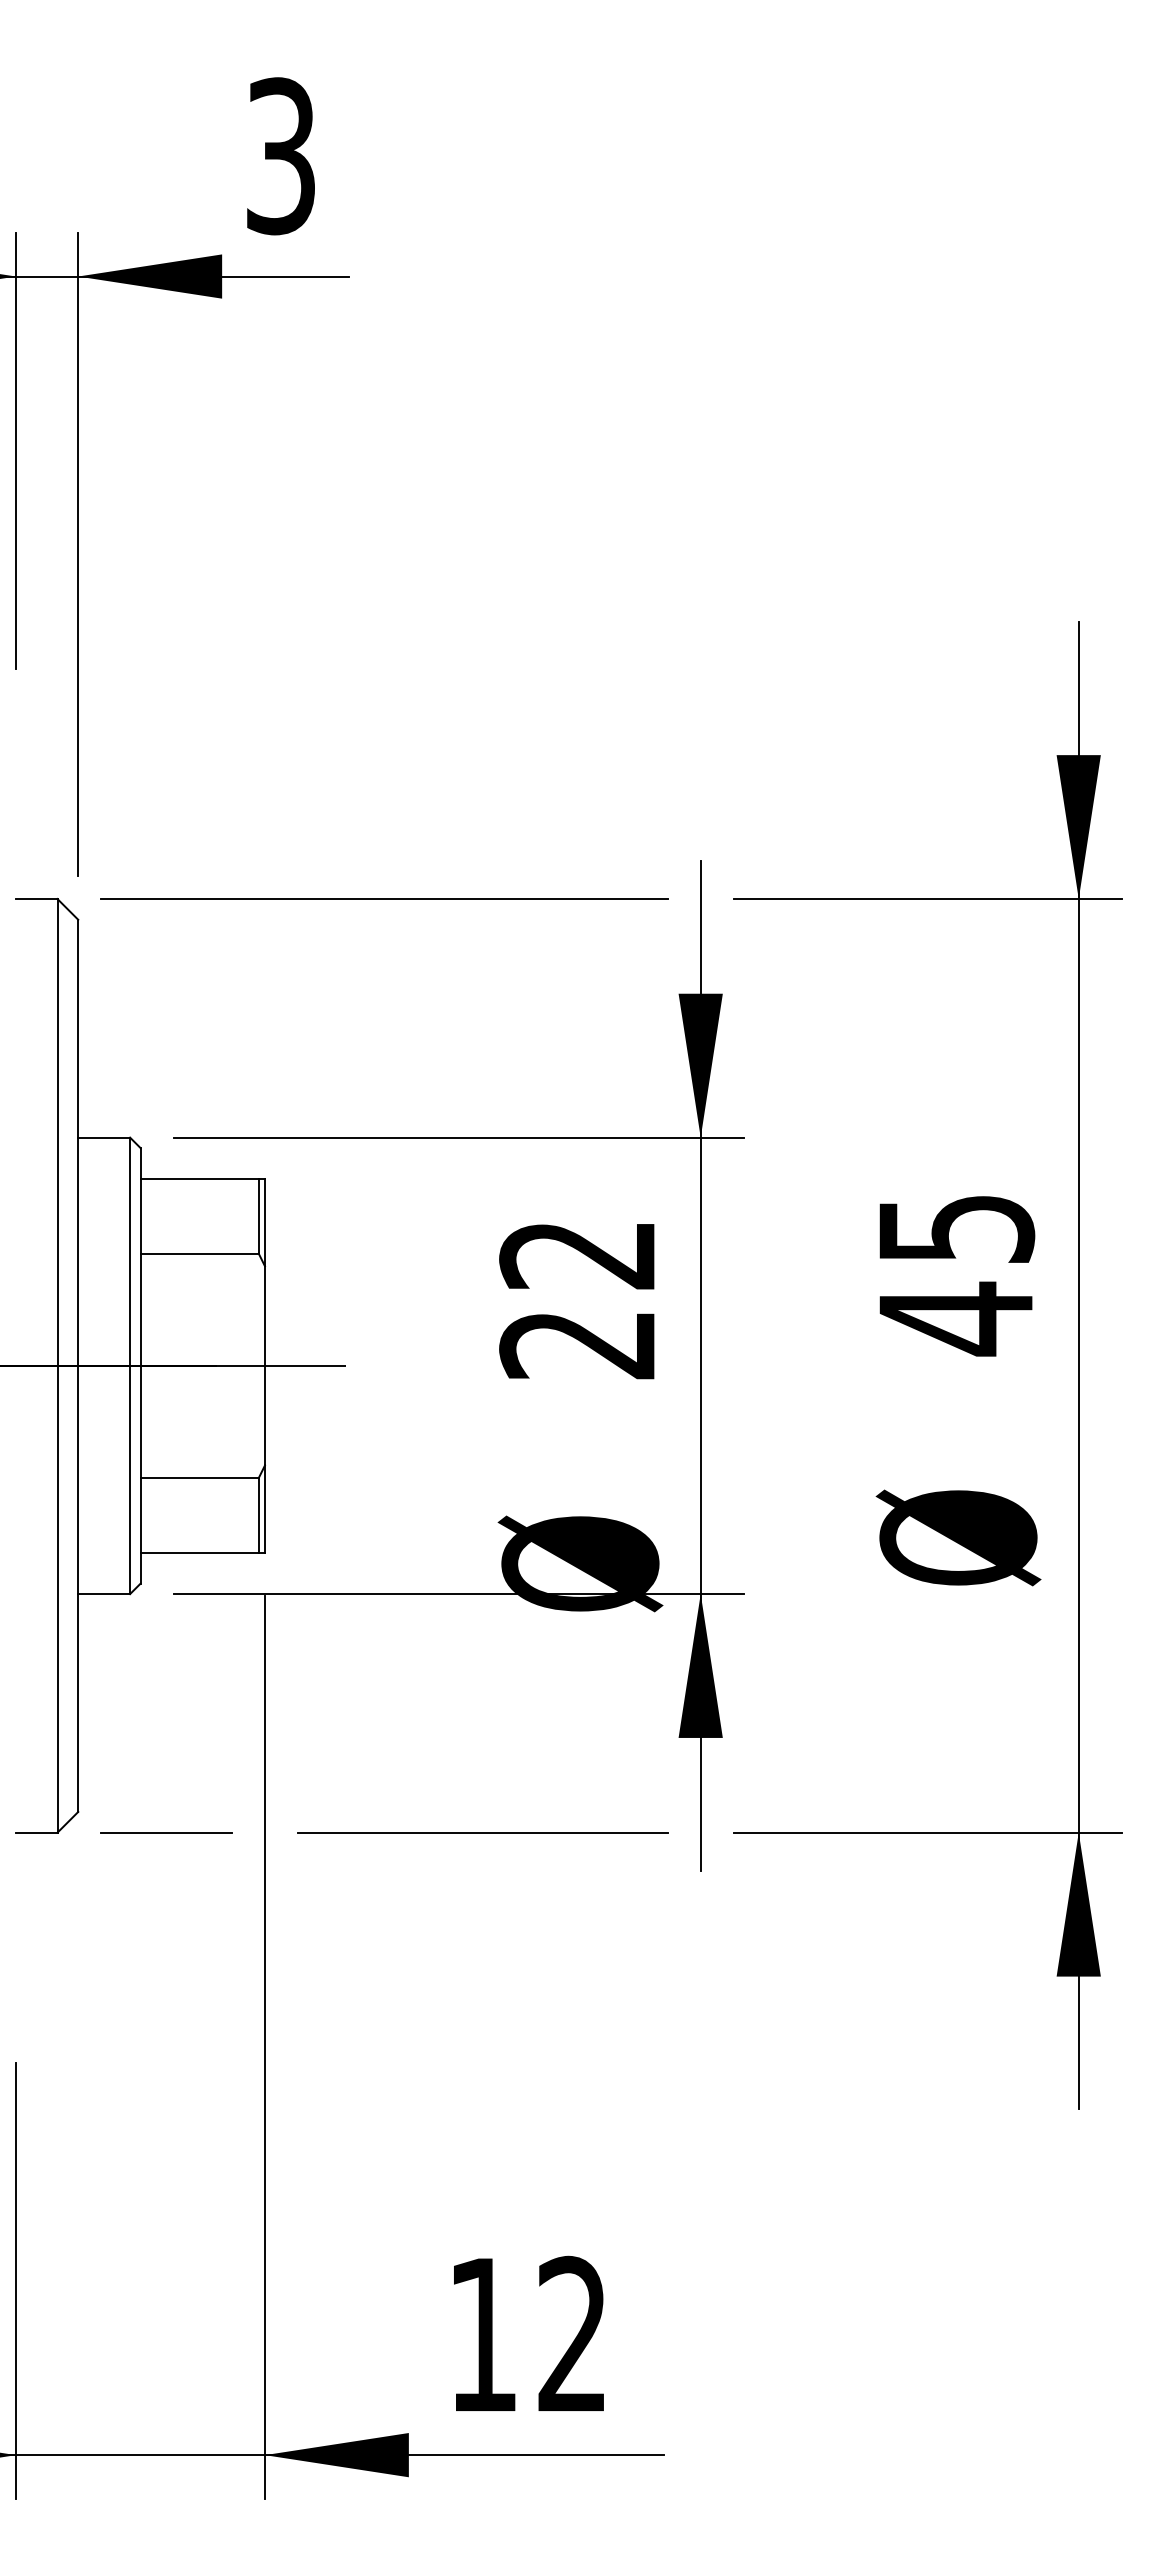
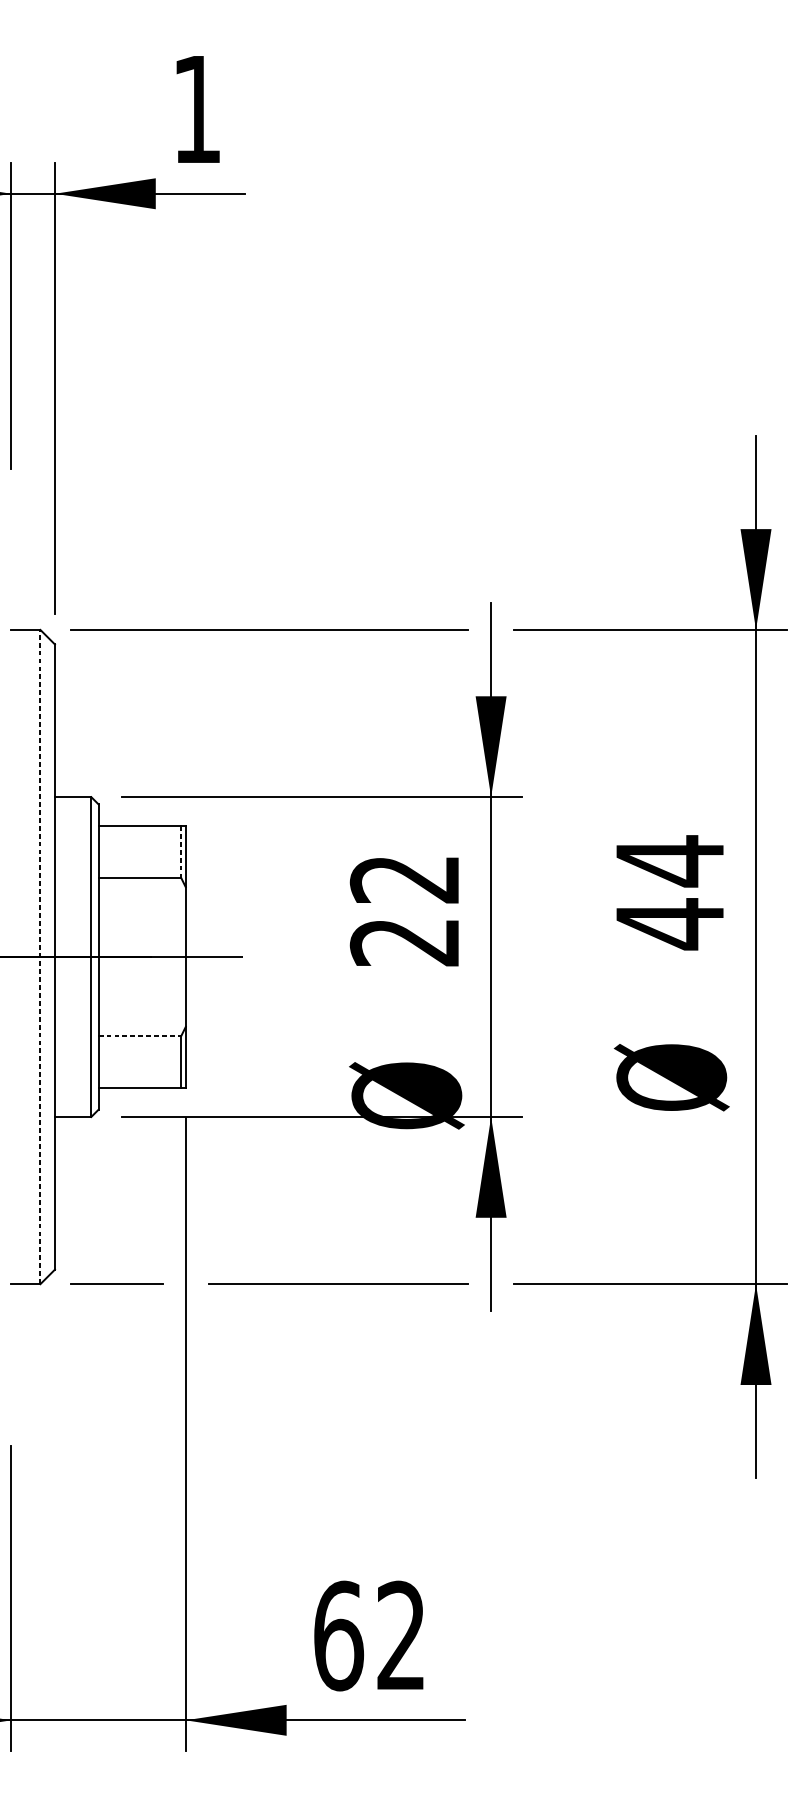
text: (280, 156) -> (196, 109), 3 -> 1
line: (258, 1215) -> (181, 851), solid -> dashed
text: (957, 1228) -> (671, 860), 45 -> 44
line: (57, 1365) -> (40, 956), solid -> dashed
line: (200, 1478) -> (140, 1035), solid -> dashed
text: (483, 2334) -> (338, 1635), 12 -> 62

